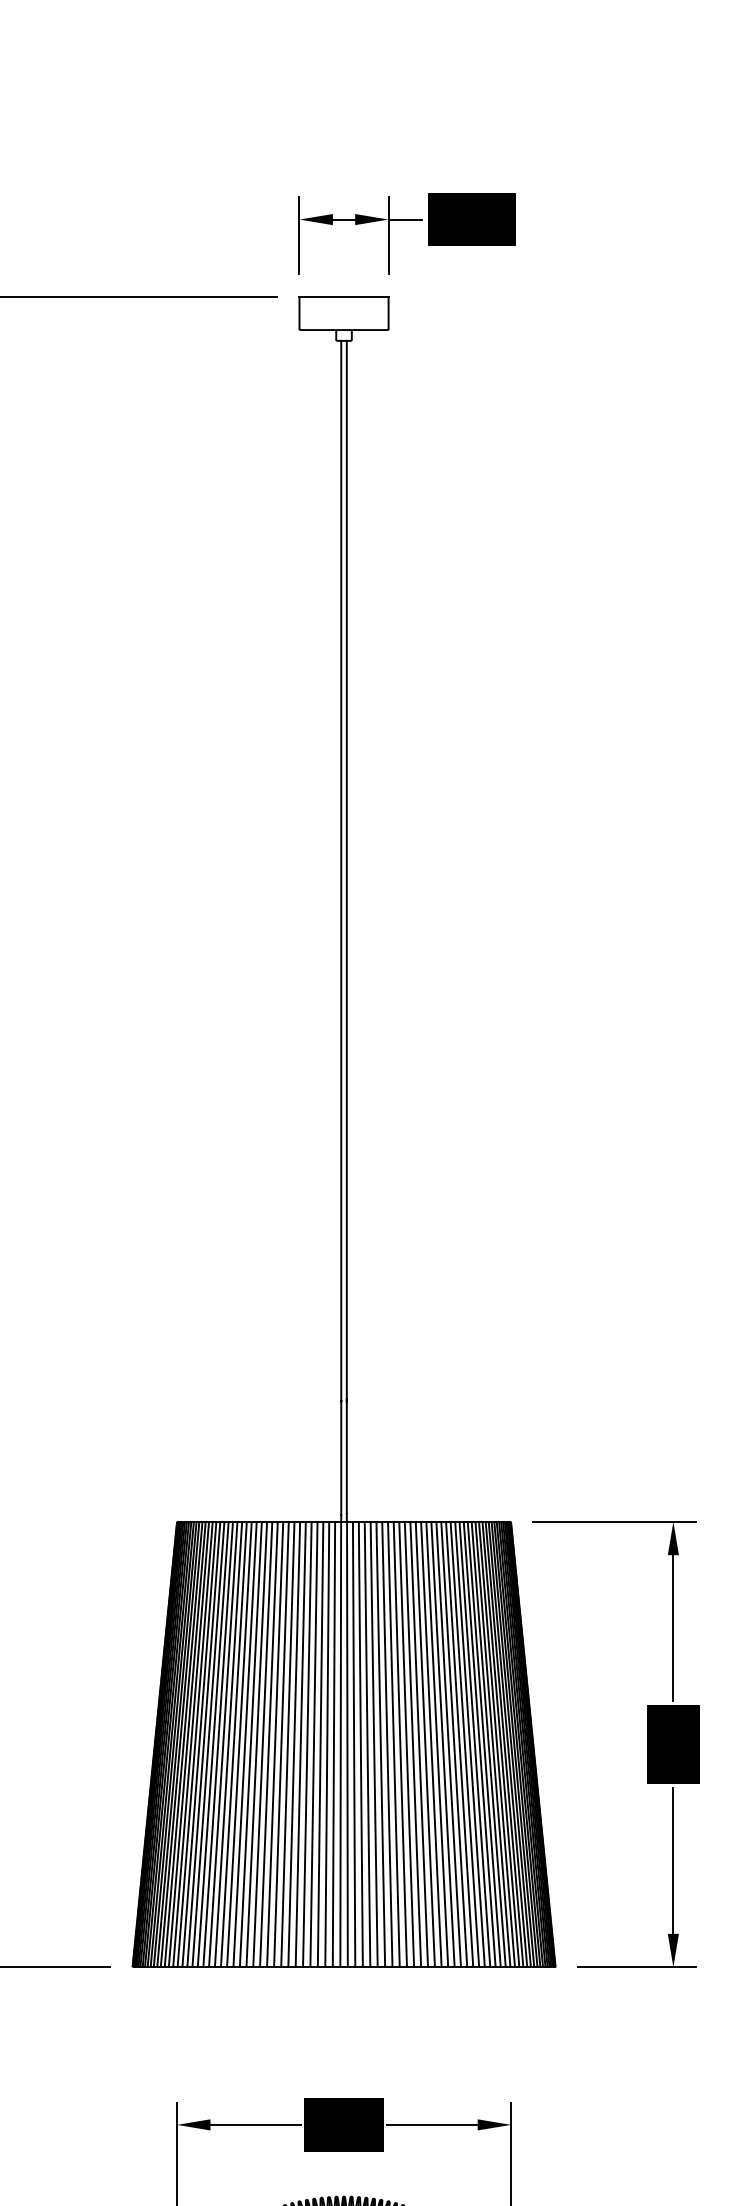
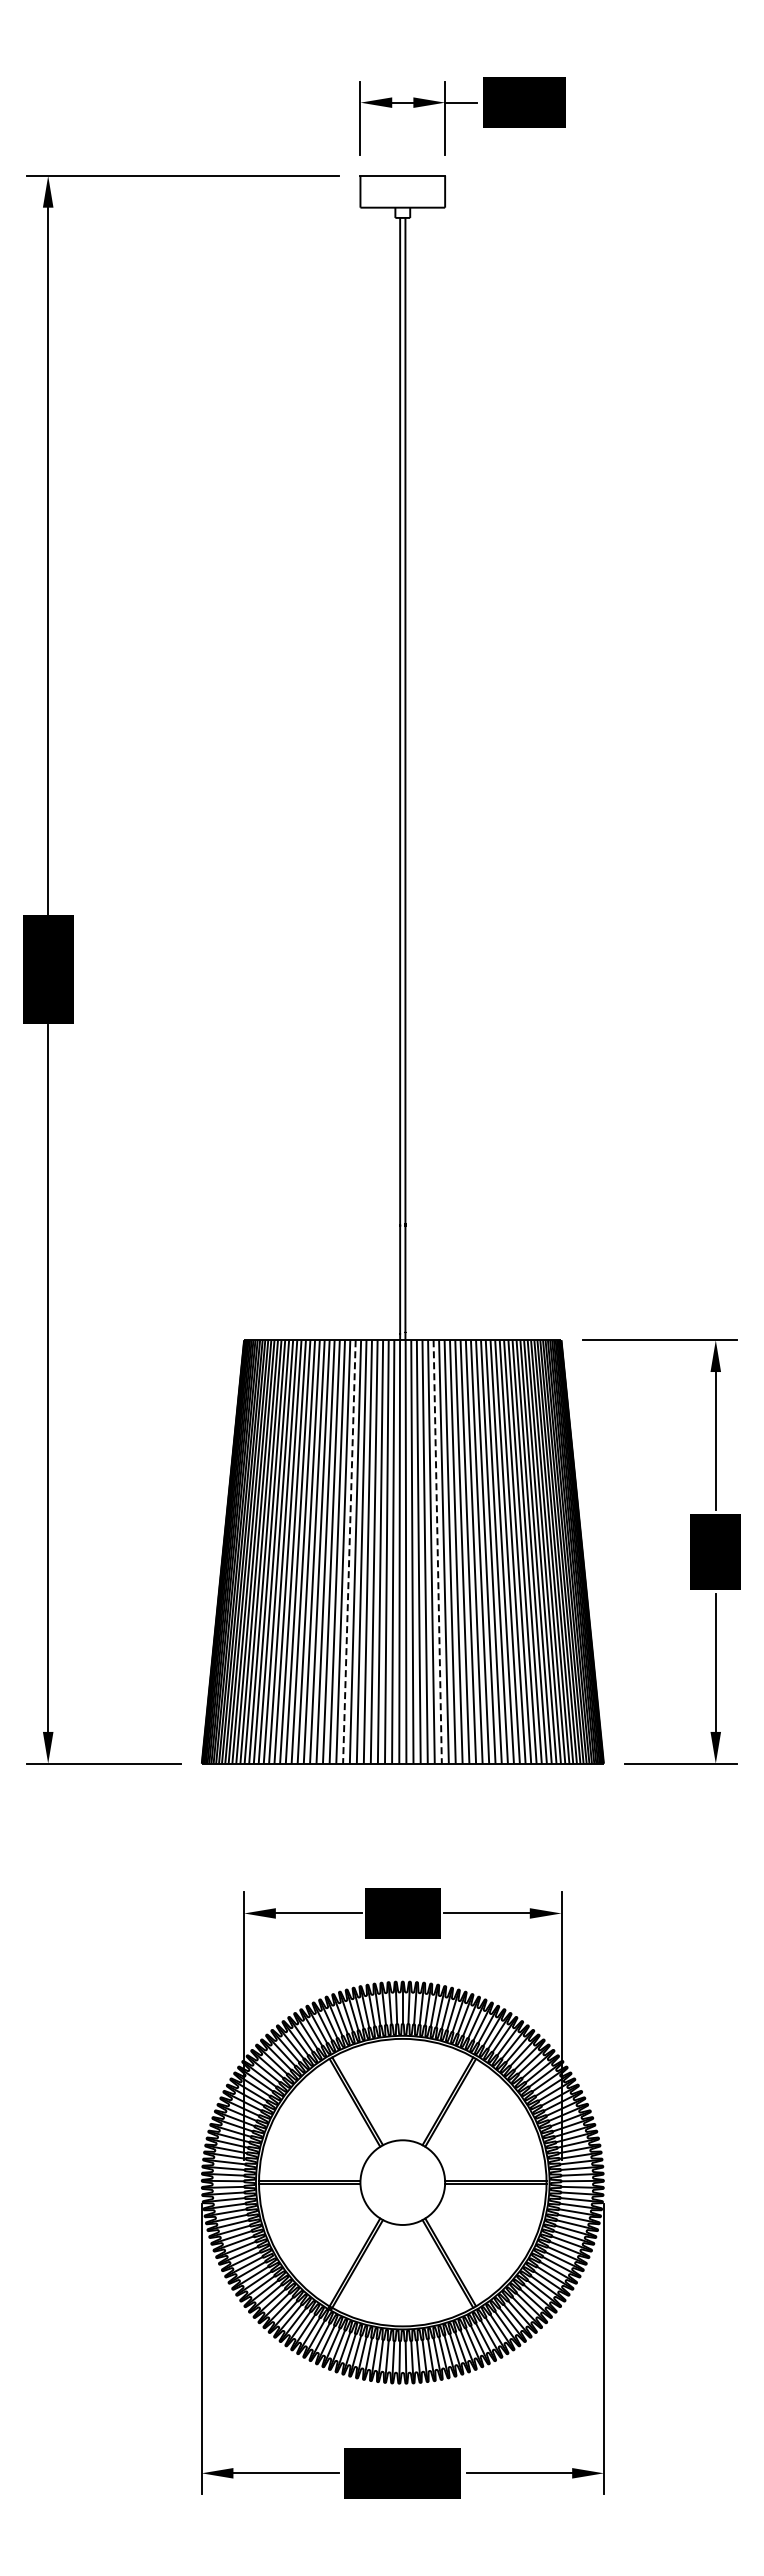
line: (287, 1744) -> (349, 1551), solid -> dashed
line: (380, 1744) -> (437, 1551), solid -> dashed

